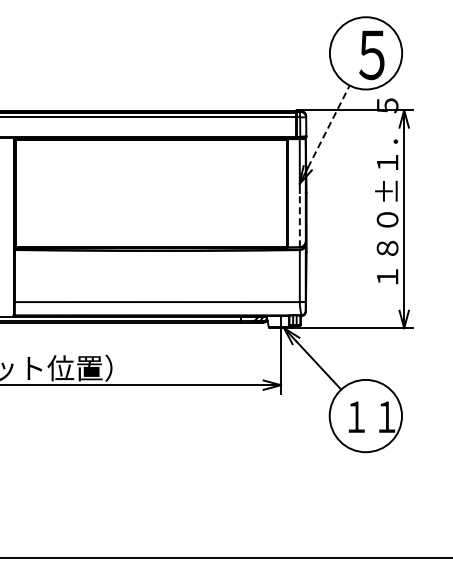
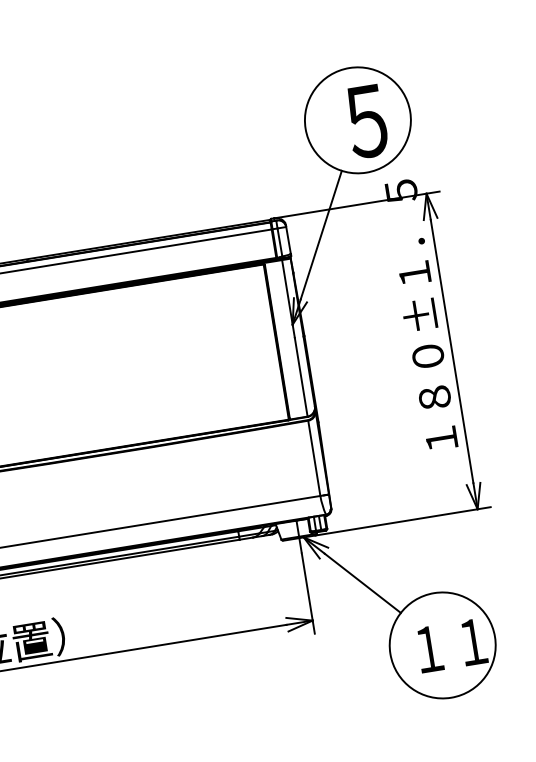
line: (329, 126) -> (322, 234), dashed -> solid
line: (299, 219) -> (300, 376), dashed -> solid

